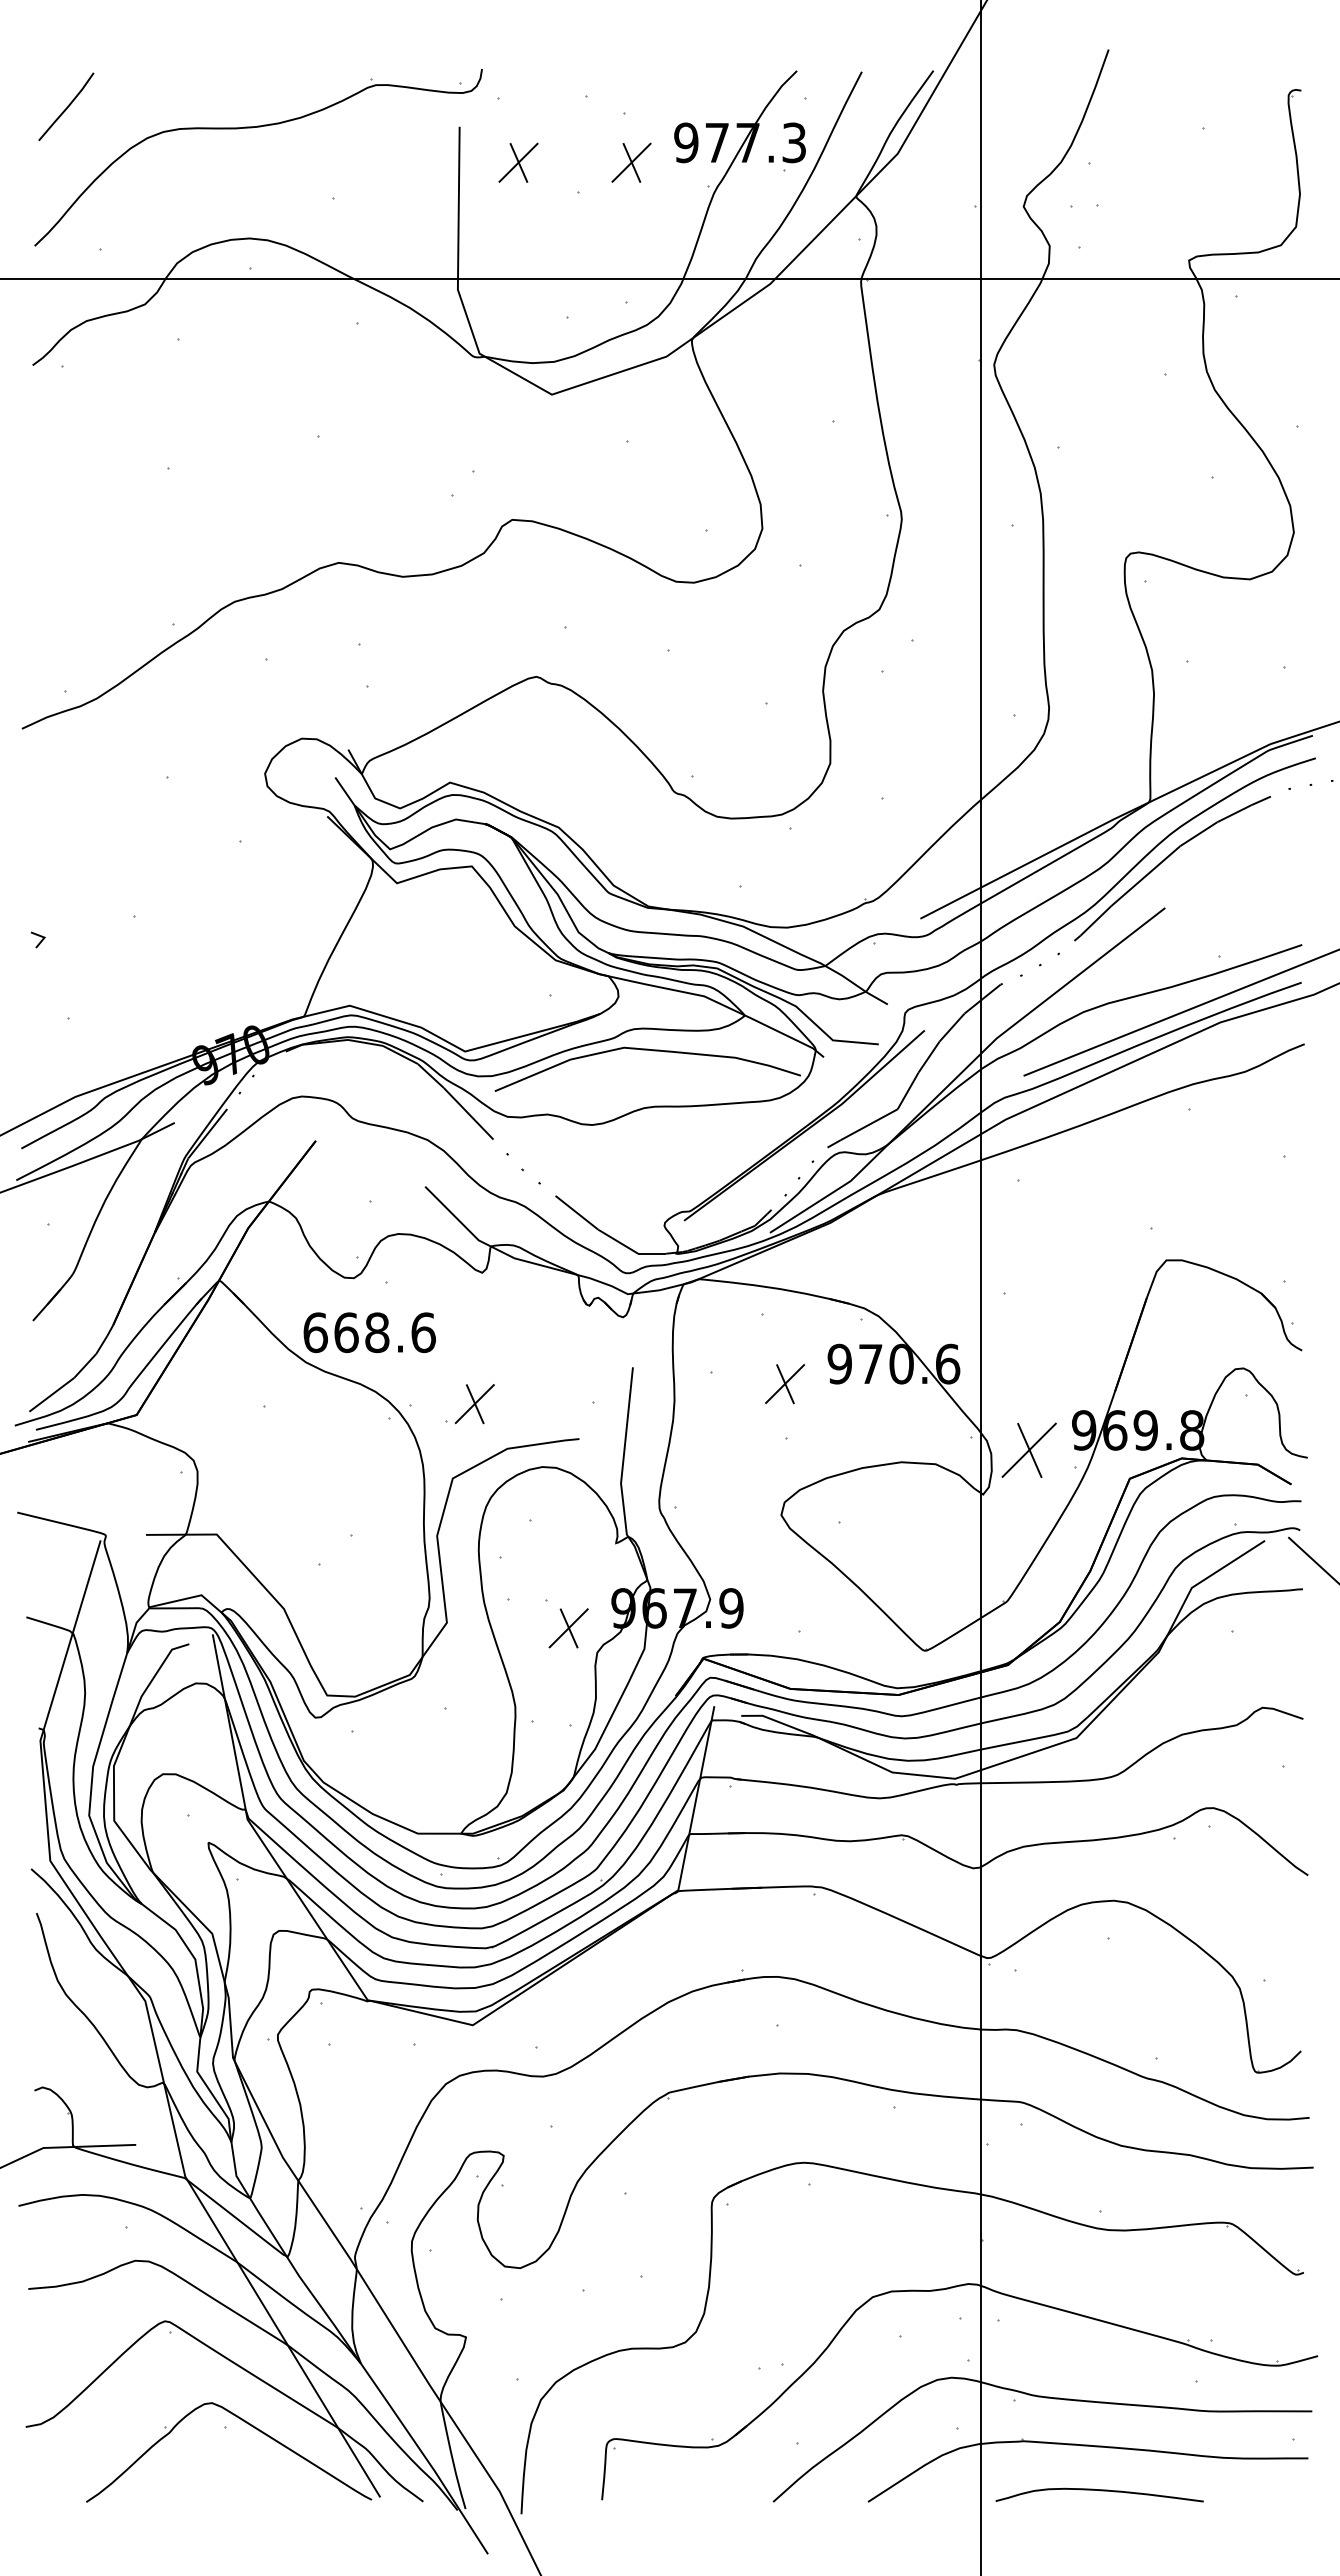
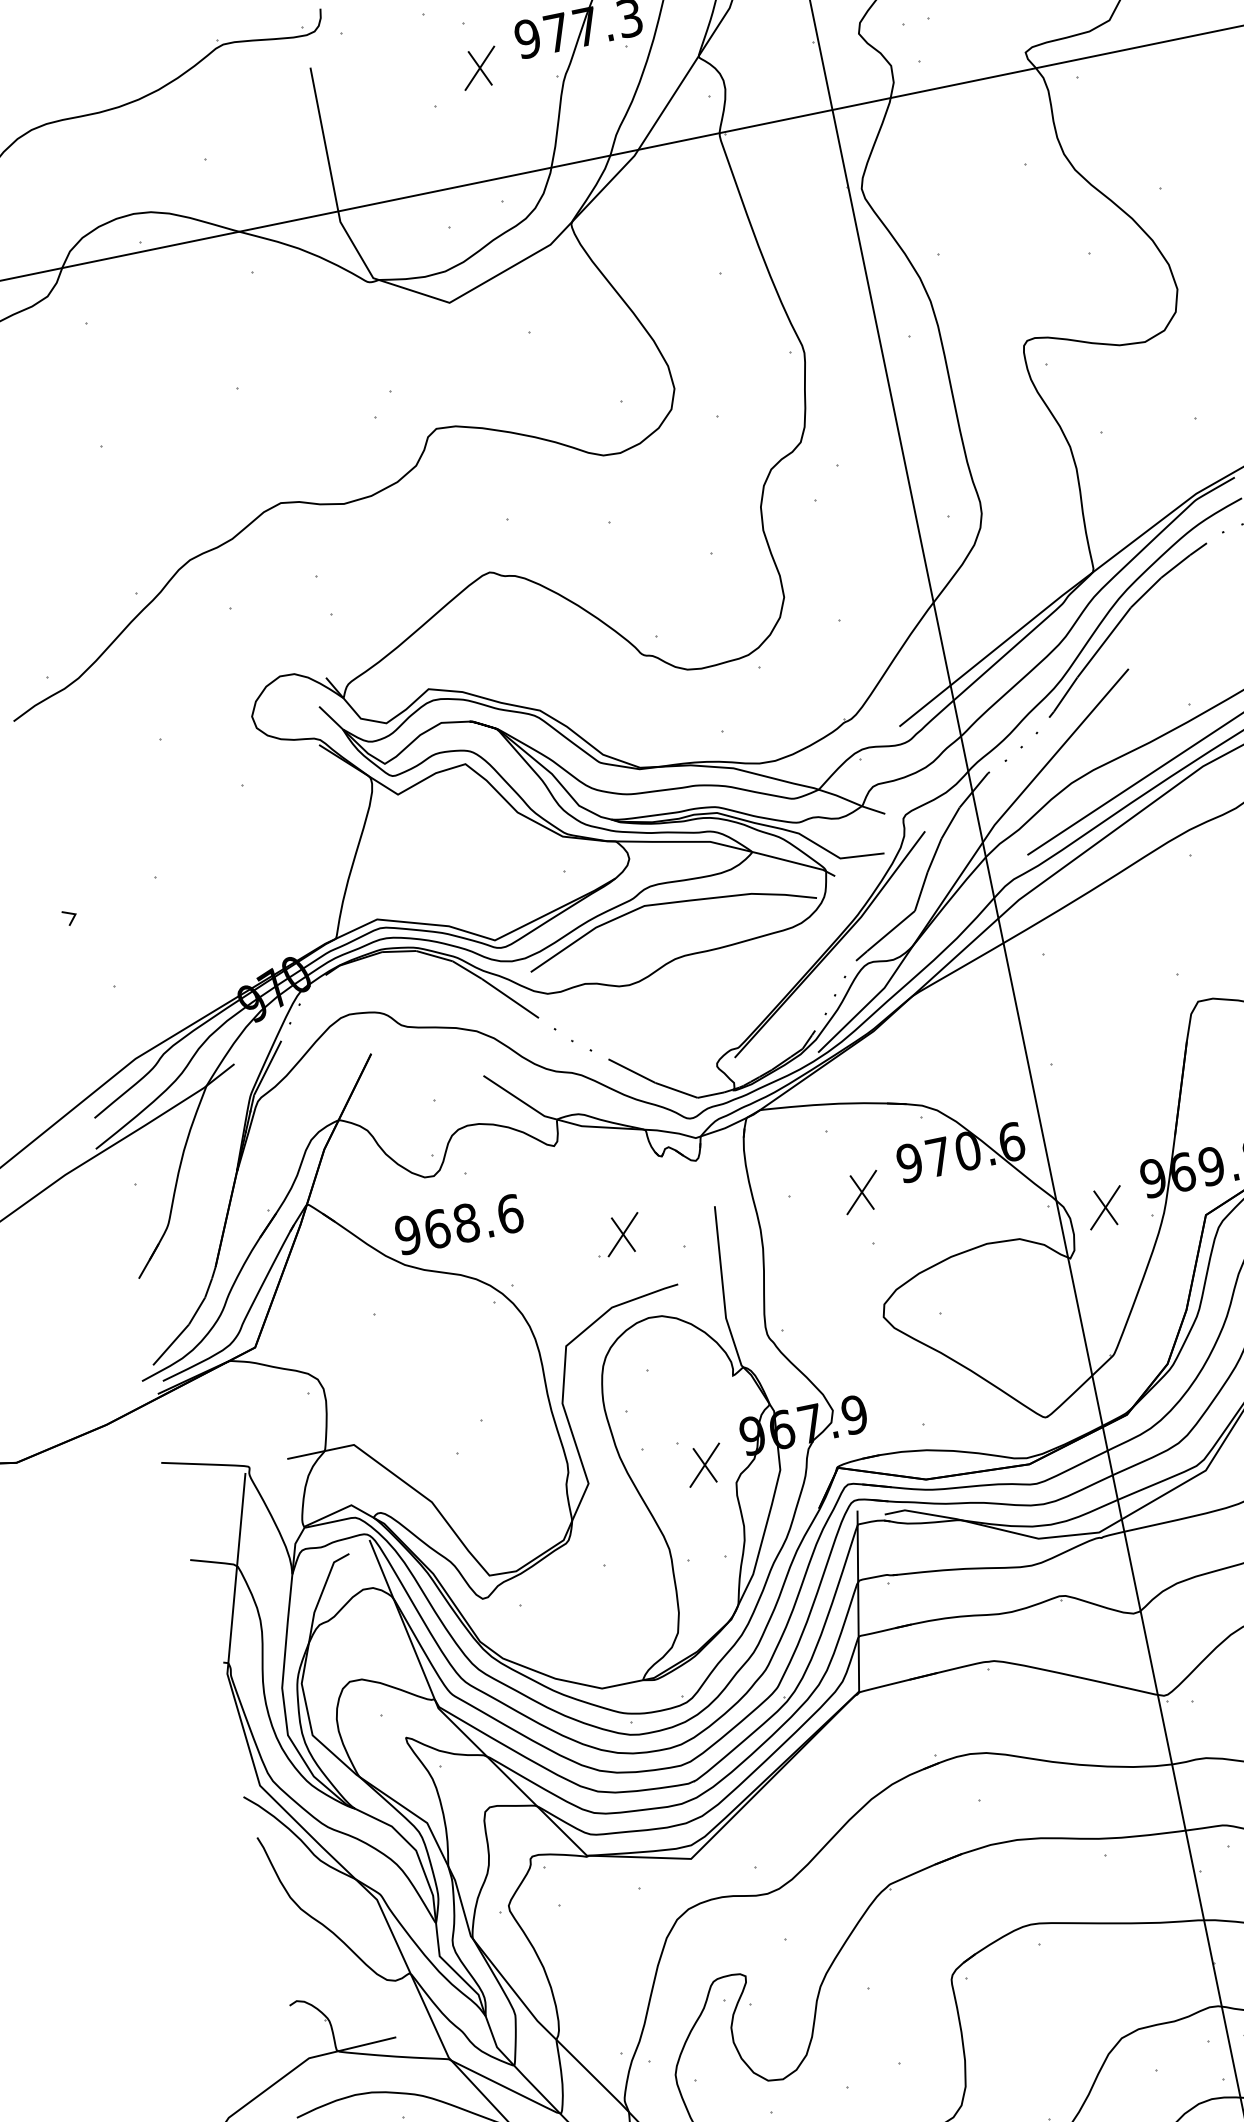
part: (518, 162) -> (372, 89), removed
text: (315, 1332) -> (408, 1234), 668.6 -> 968.6
part: (469, 1404) -> (618, 1236), moved
part: (1029, 1450) -> (1105, 1207), size x0.71

